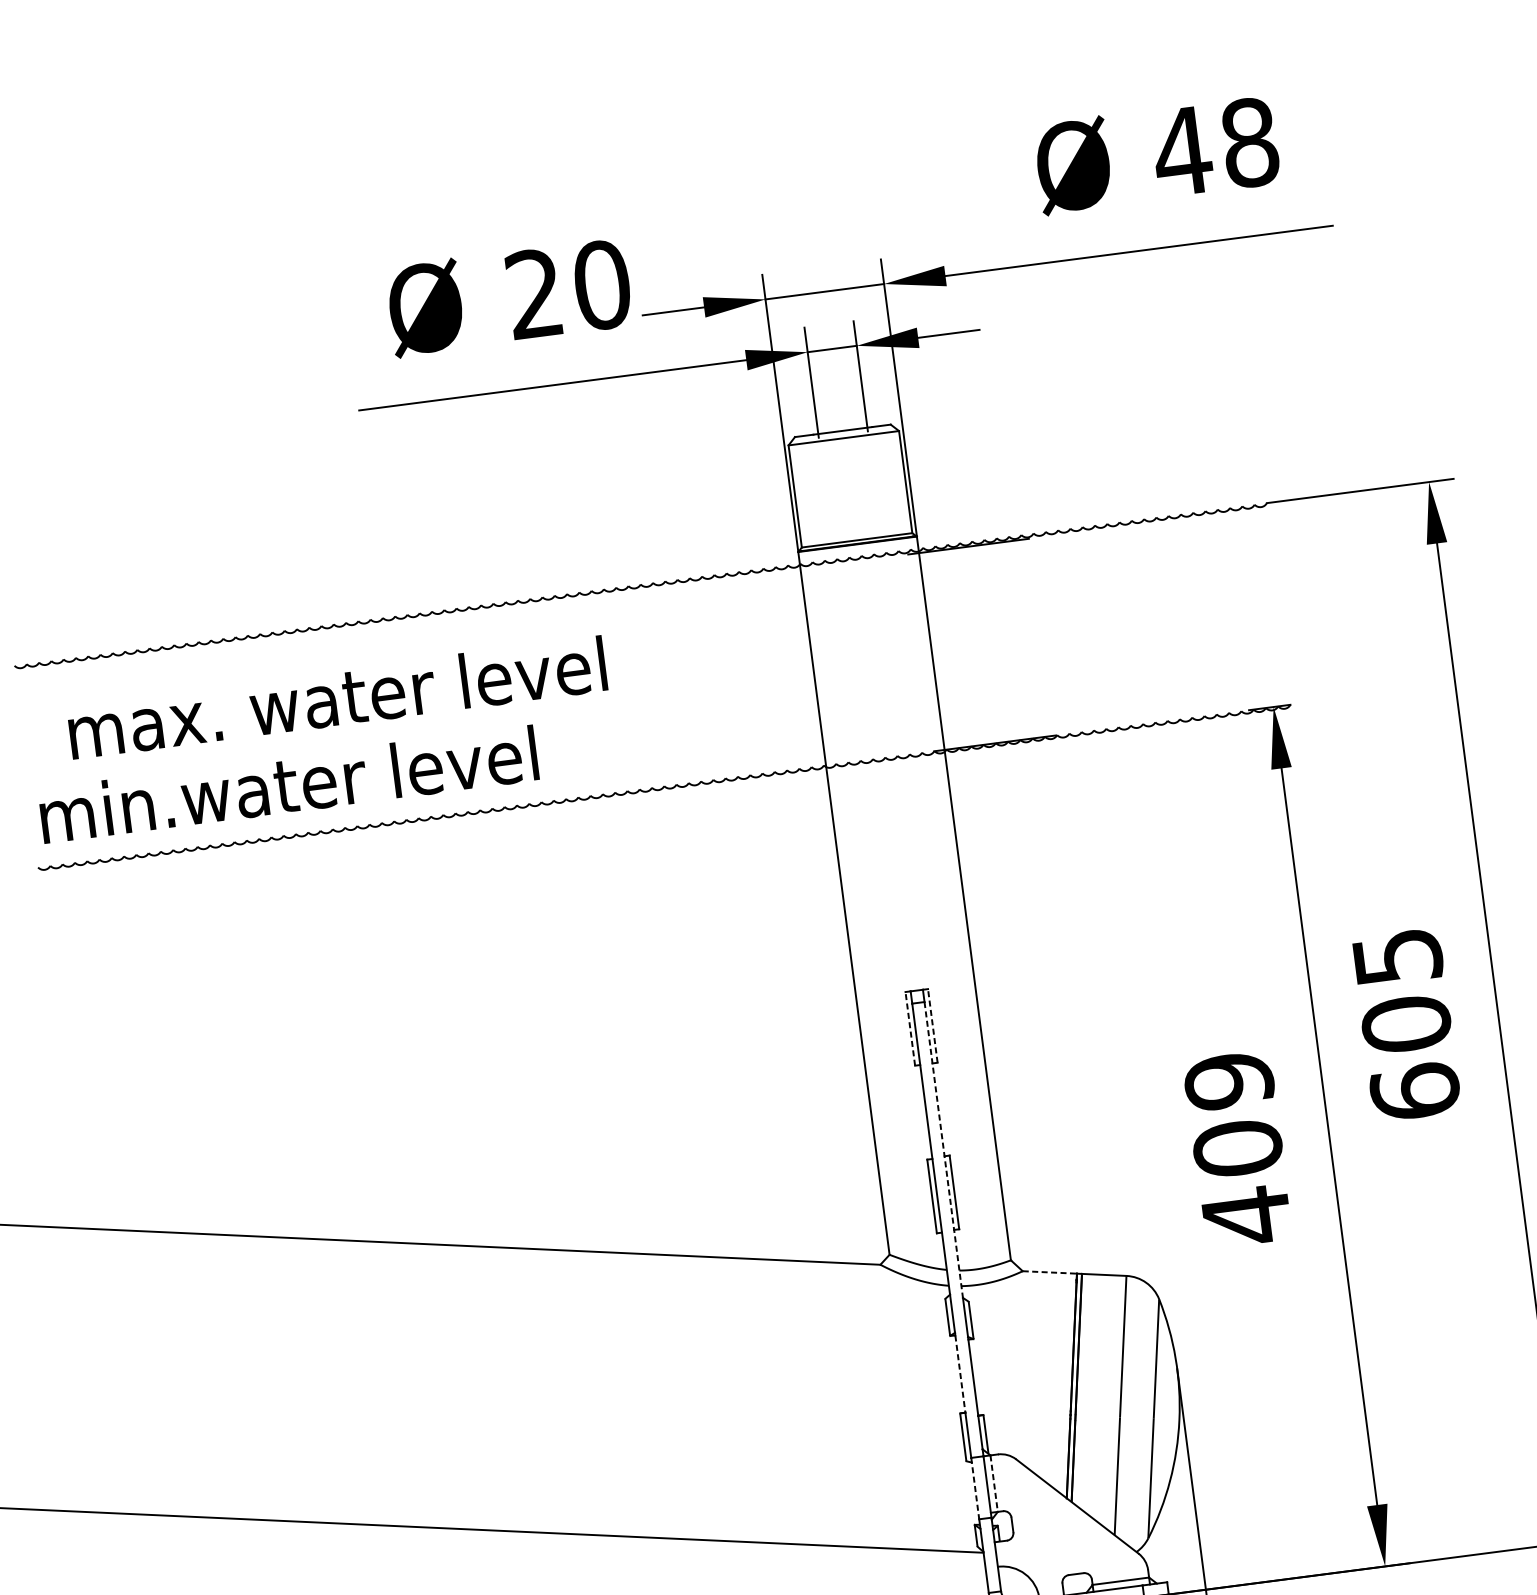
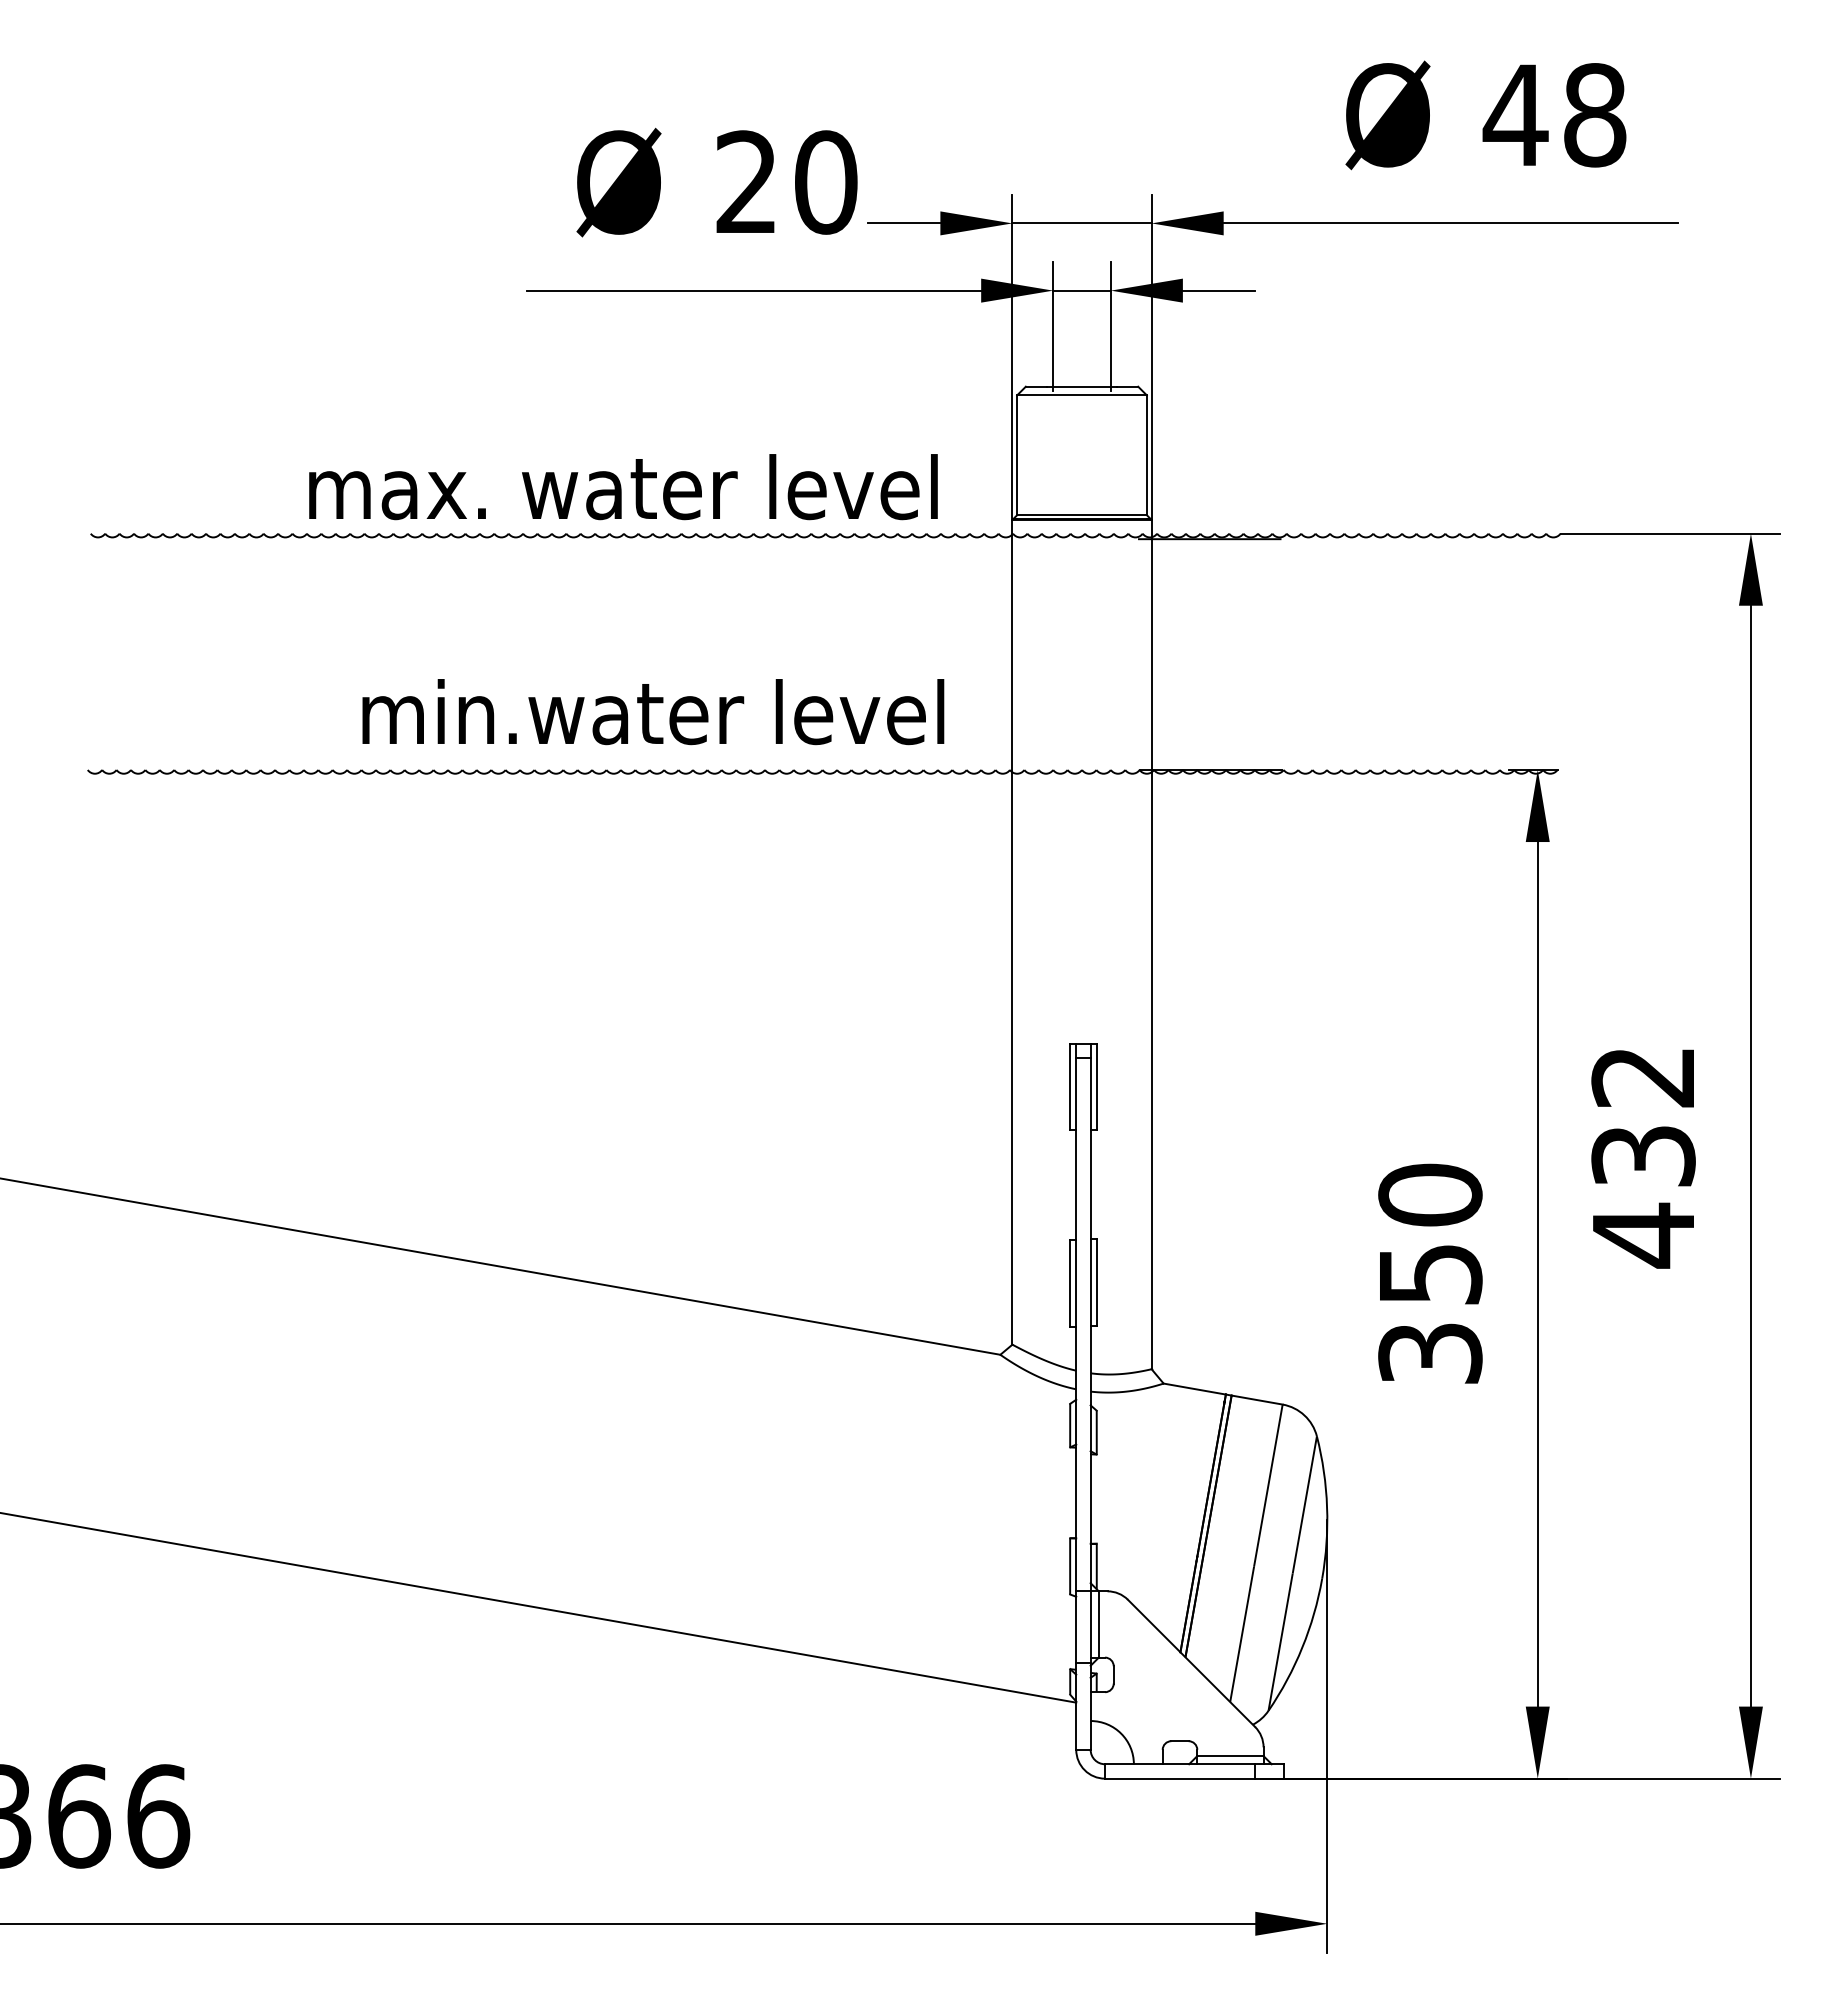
text: (337, 698) -> (623, 487), moved
text: (288, 785) -> (653, 712), moved
line: (932, 1025) -> (1096, 1086), dashed -> solid
text: (1406, 1026) -> (1643, 1158), 605 -> 432
line: (910, 1028) -> (1070, 1086), dashed -> solid
text: (1238, 1148) -> (1430, 1274), 409 -> 350
line: (943, 1149) -> (1090, 1231), dashed -> solid
line: (1049, 1272) -> (1194, 1389), dashed -> solid
line: (960, 1374) -> (1076, 1493), dashed -> solid
line: (993, 1483) -> (1098, 1624), dashed -> solid
line: (975, 1488) -> (1076, 1627), dashed -> solid

